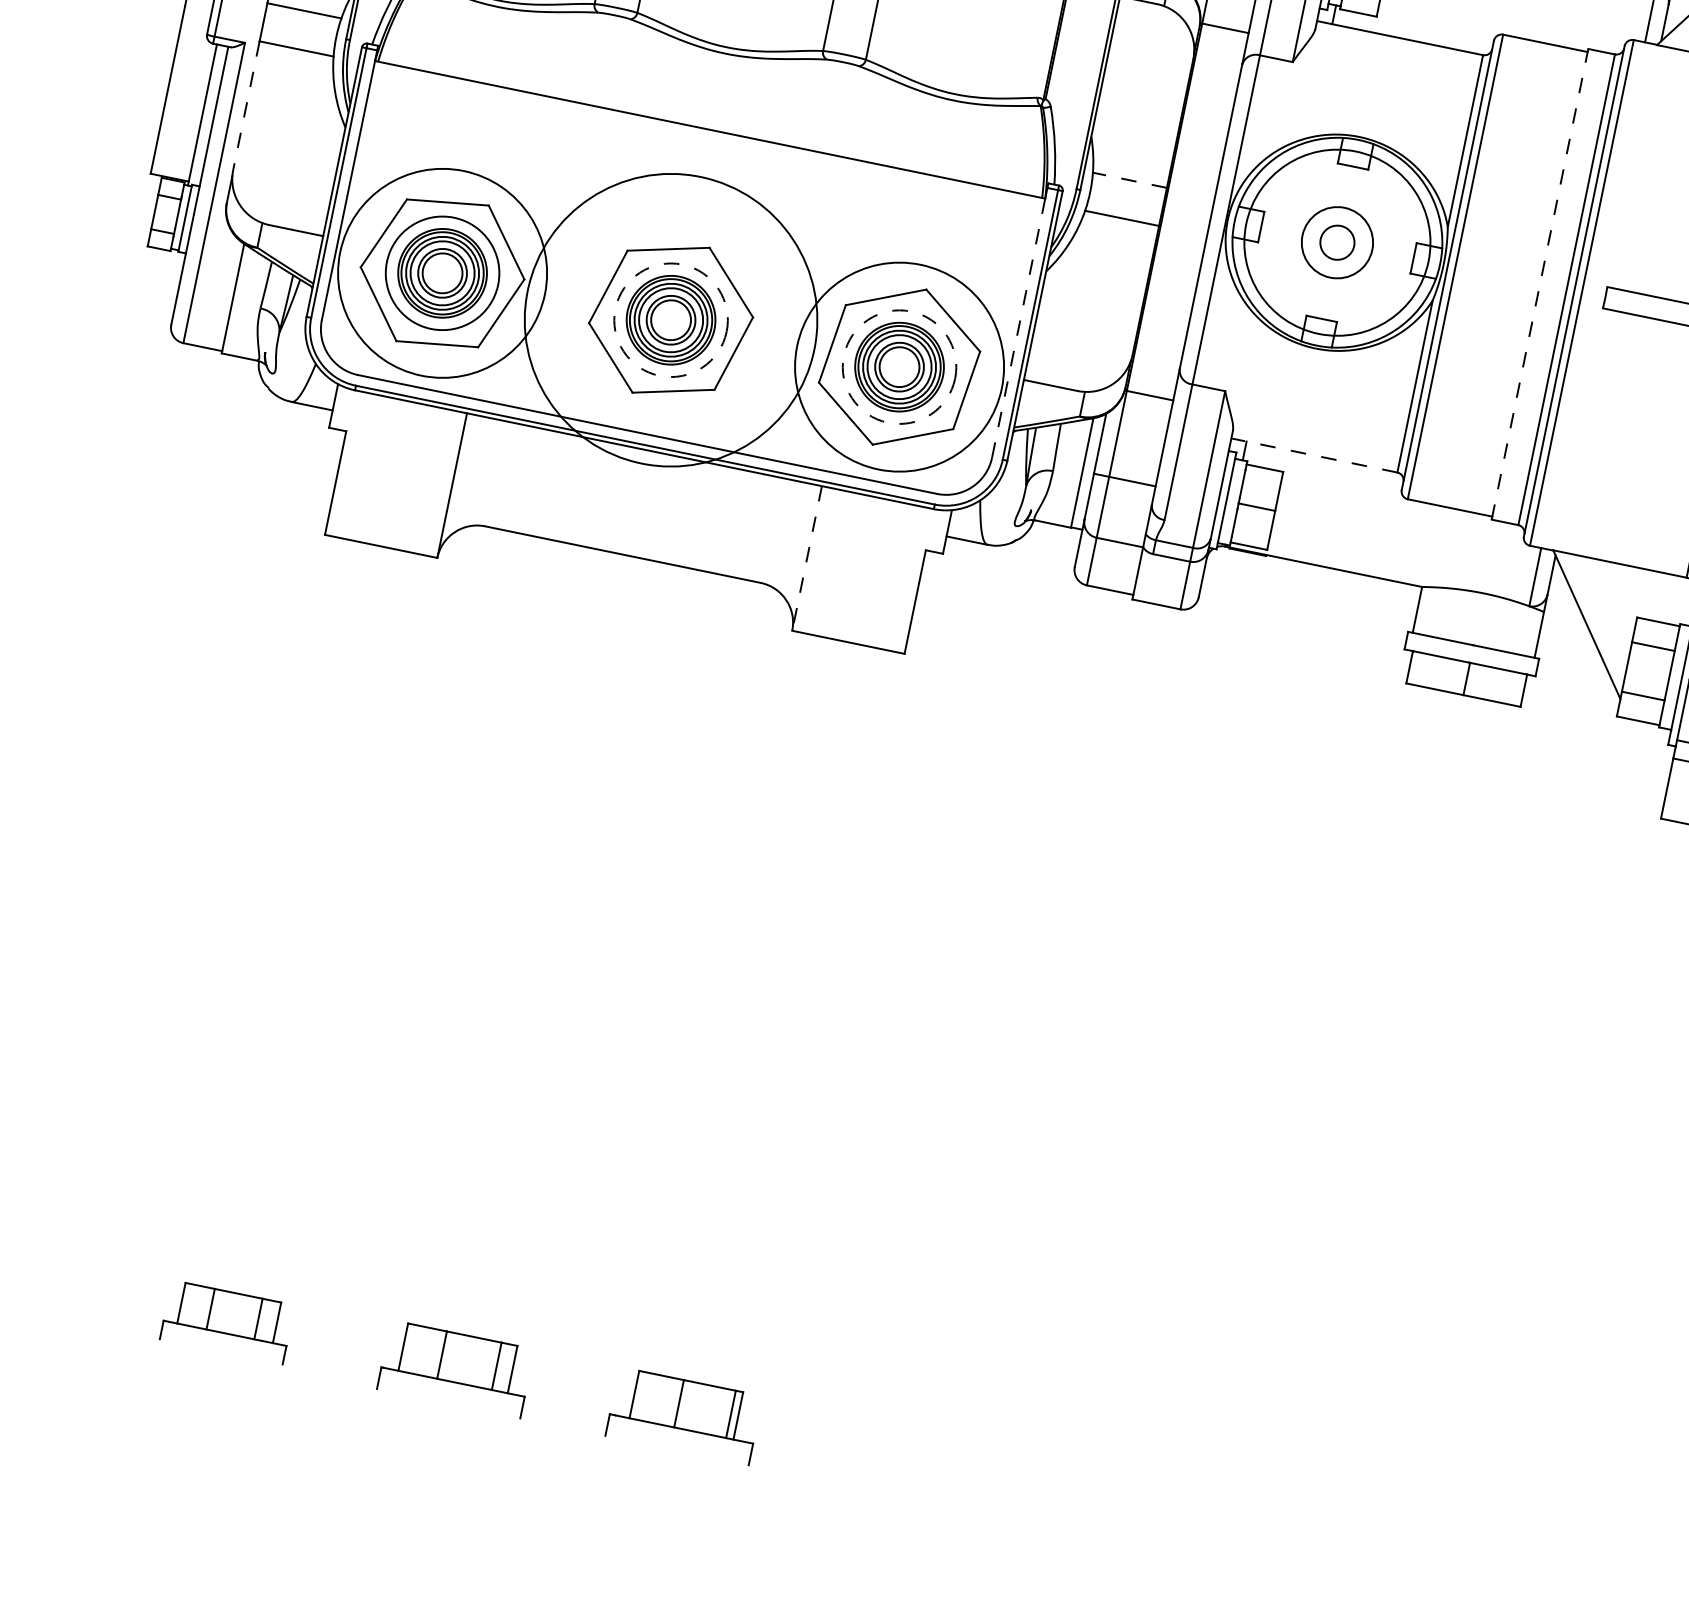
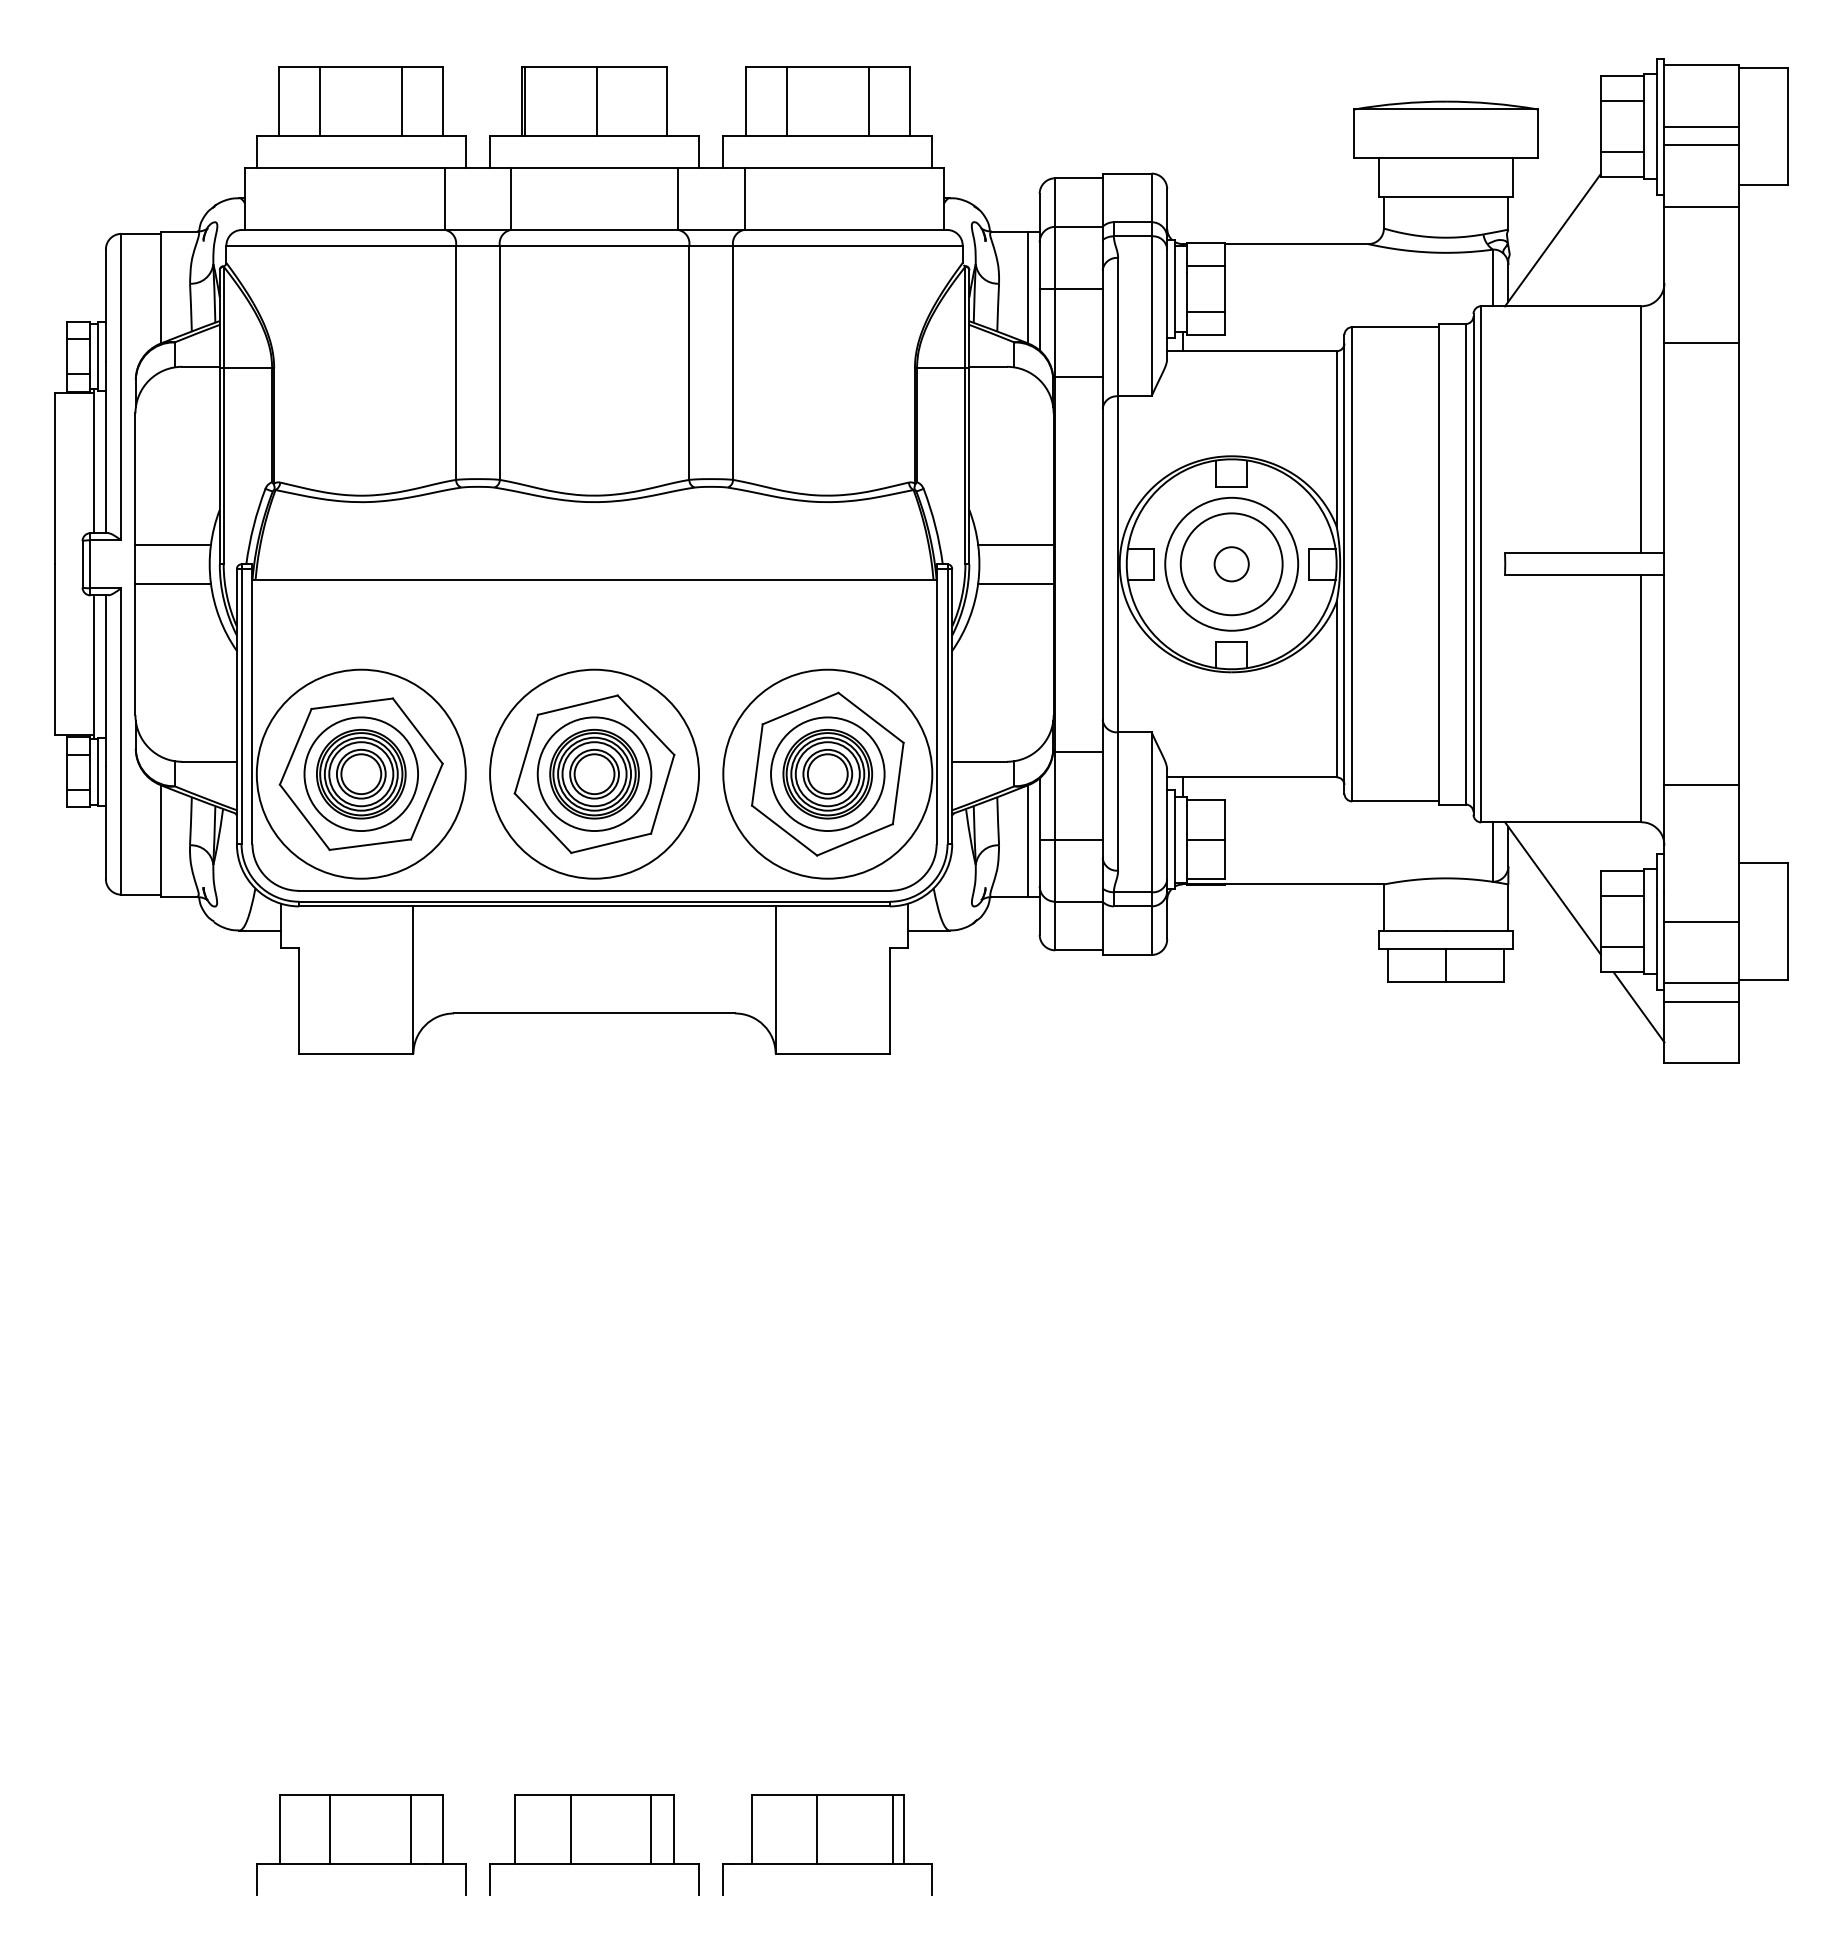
line: (246, 105) -> (135, 649), dashed -> solid
line: (1129, 179) -> (1015, 544), dashed -> solid
circle: (1337, 241) -> (1231, 563), size x0.71
circle: (1337, 242) -> (1231, 564), size x1.43
line: (1540, 283) -> (1438, 563), dashed -> solid
circle: (671, 319) -> (594, 773), size x0.71
circle: (670, 320) -> (594, 774), dashed -> solid
line: (1018, 327) -> (936, 711), dashed -> solid
circle: (899, 367) -> (827, 774), dashed -> solid
line: (1313, 455) -> (1251, 777), dashed -> solid
line: (806, 558) -> (775, 980), dashed -> solid
line: (1646, 758) -> (1638, 1007), added
part: (227, 1321) -> (361, 1844), size x1.67
part: (455, 1368) -> (594, 1844), size x1.43
part: (684, 1415) -> (827, 1844), size x1.43

